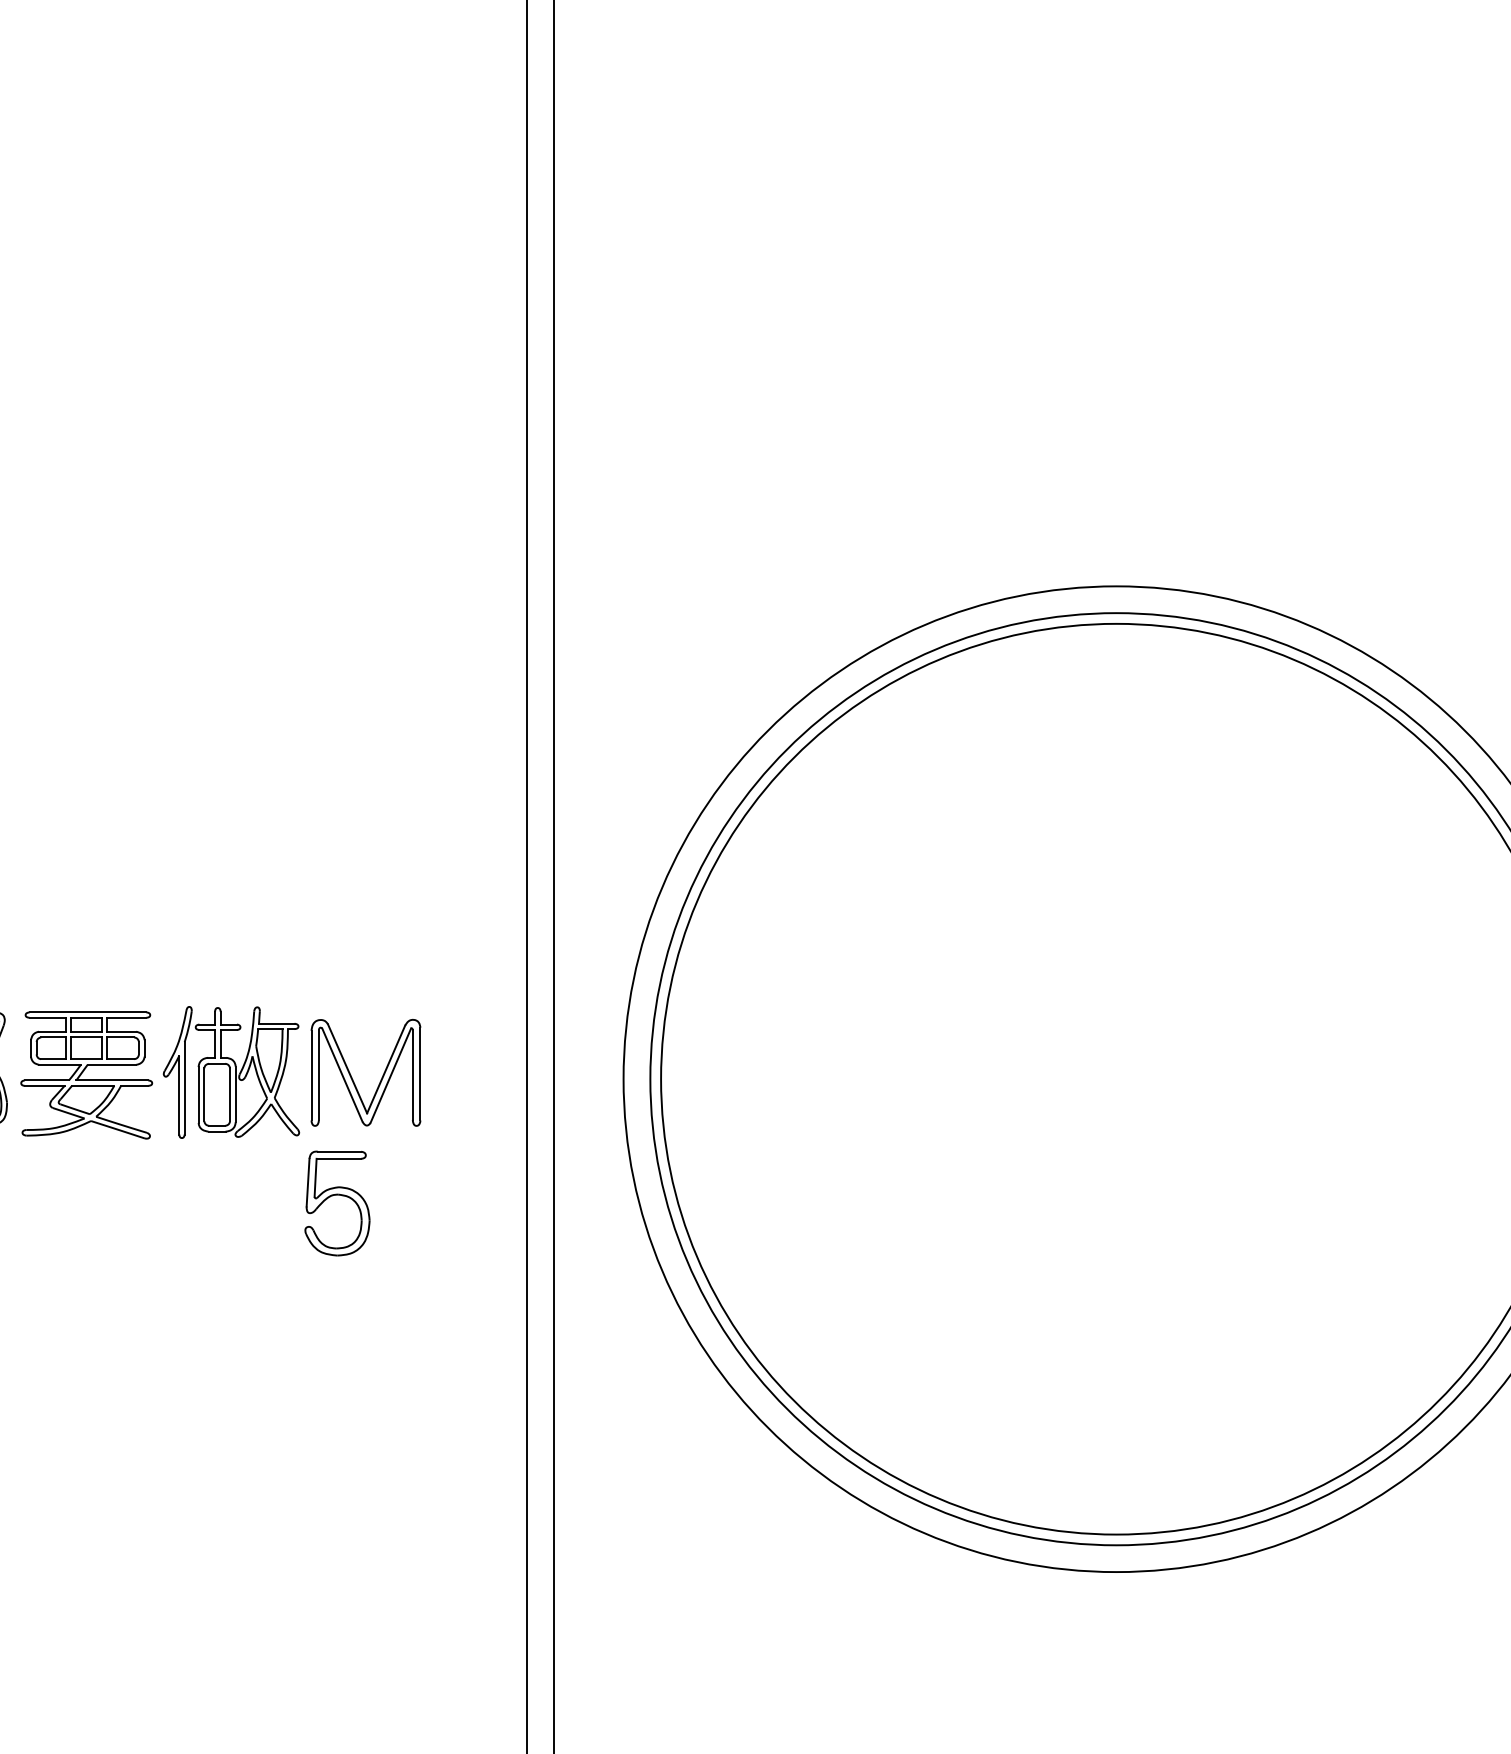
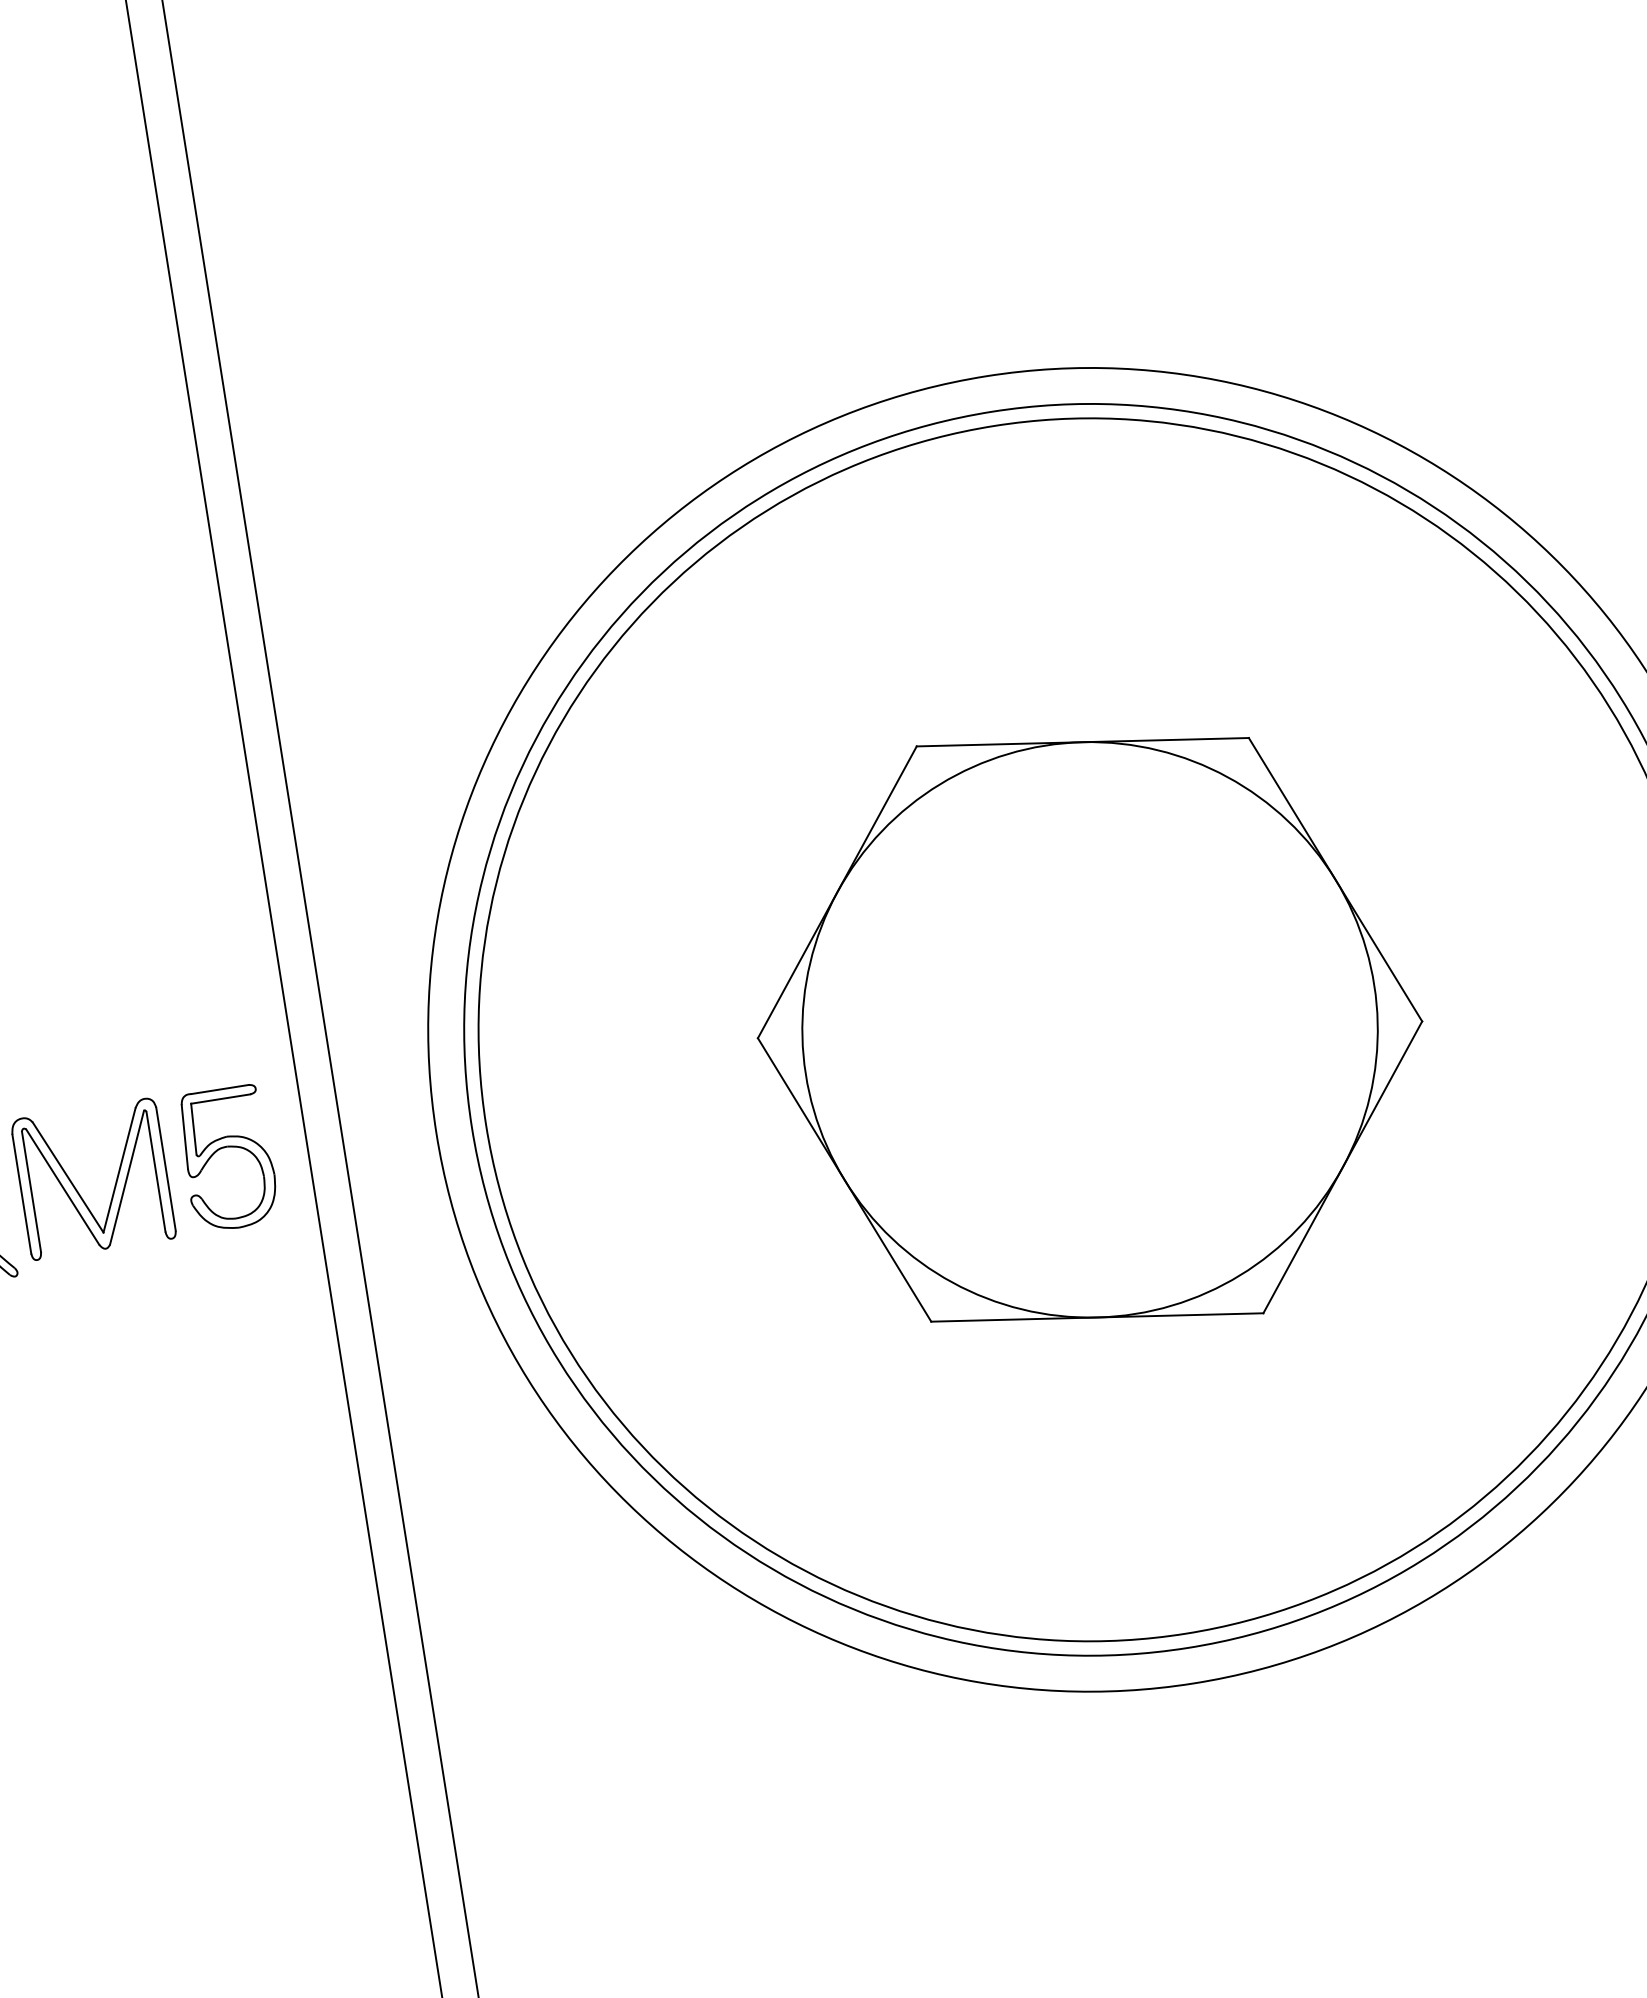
part: (1116, 1078) -> (1089, 1028), added
part: (337, 1195) -> (226, 1147), moved

